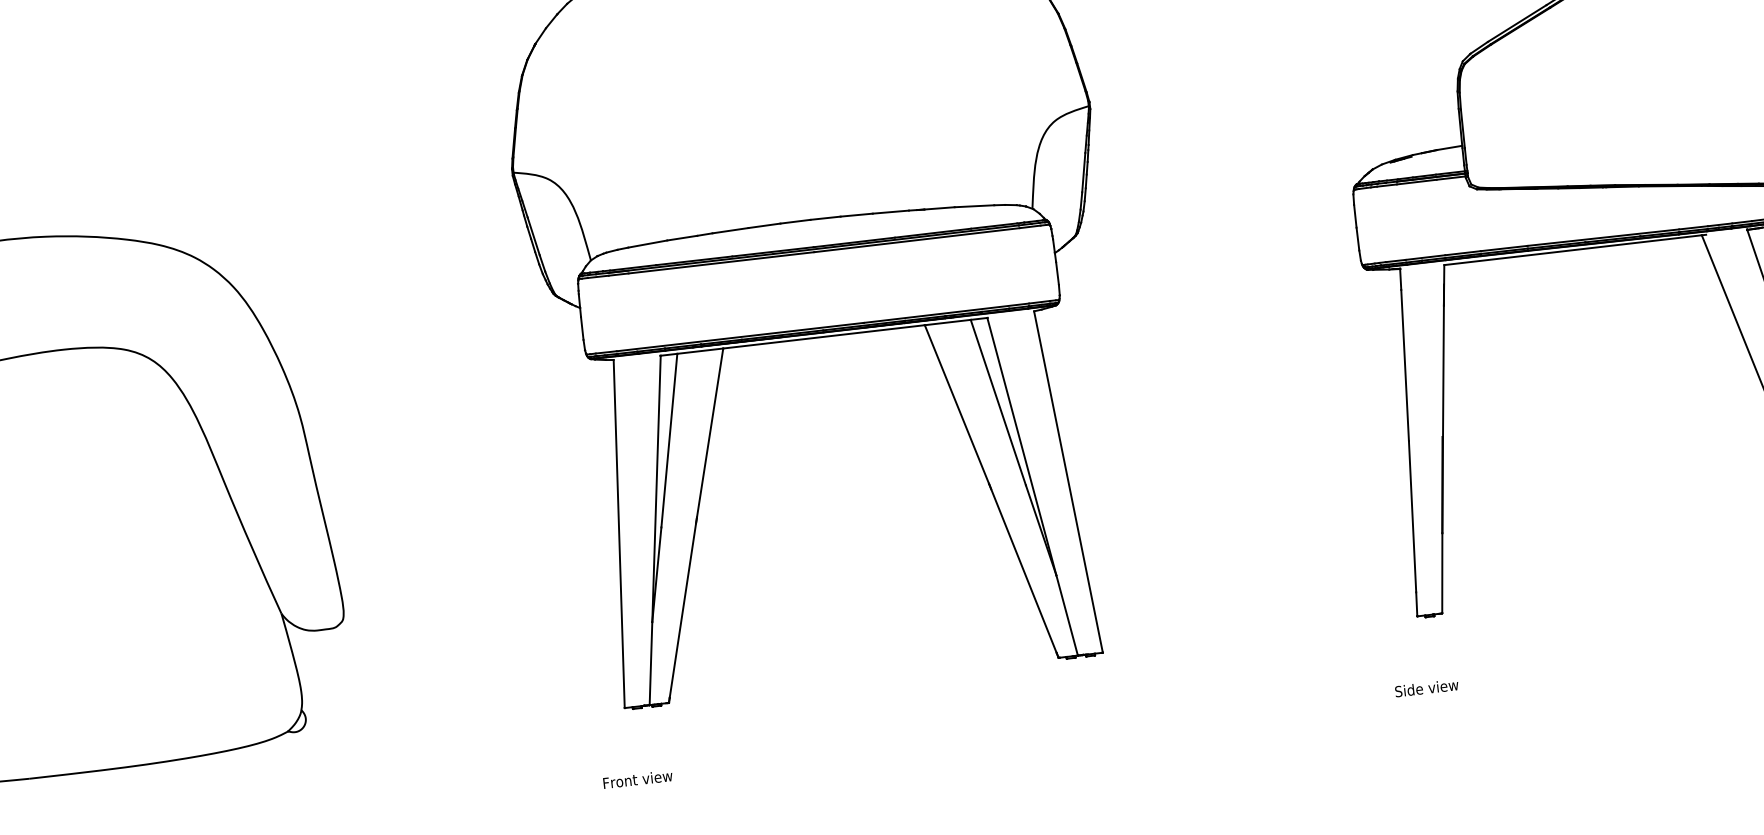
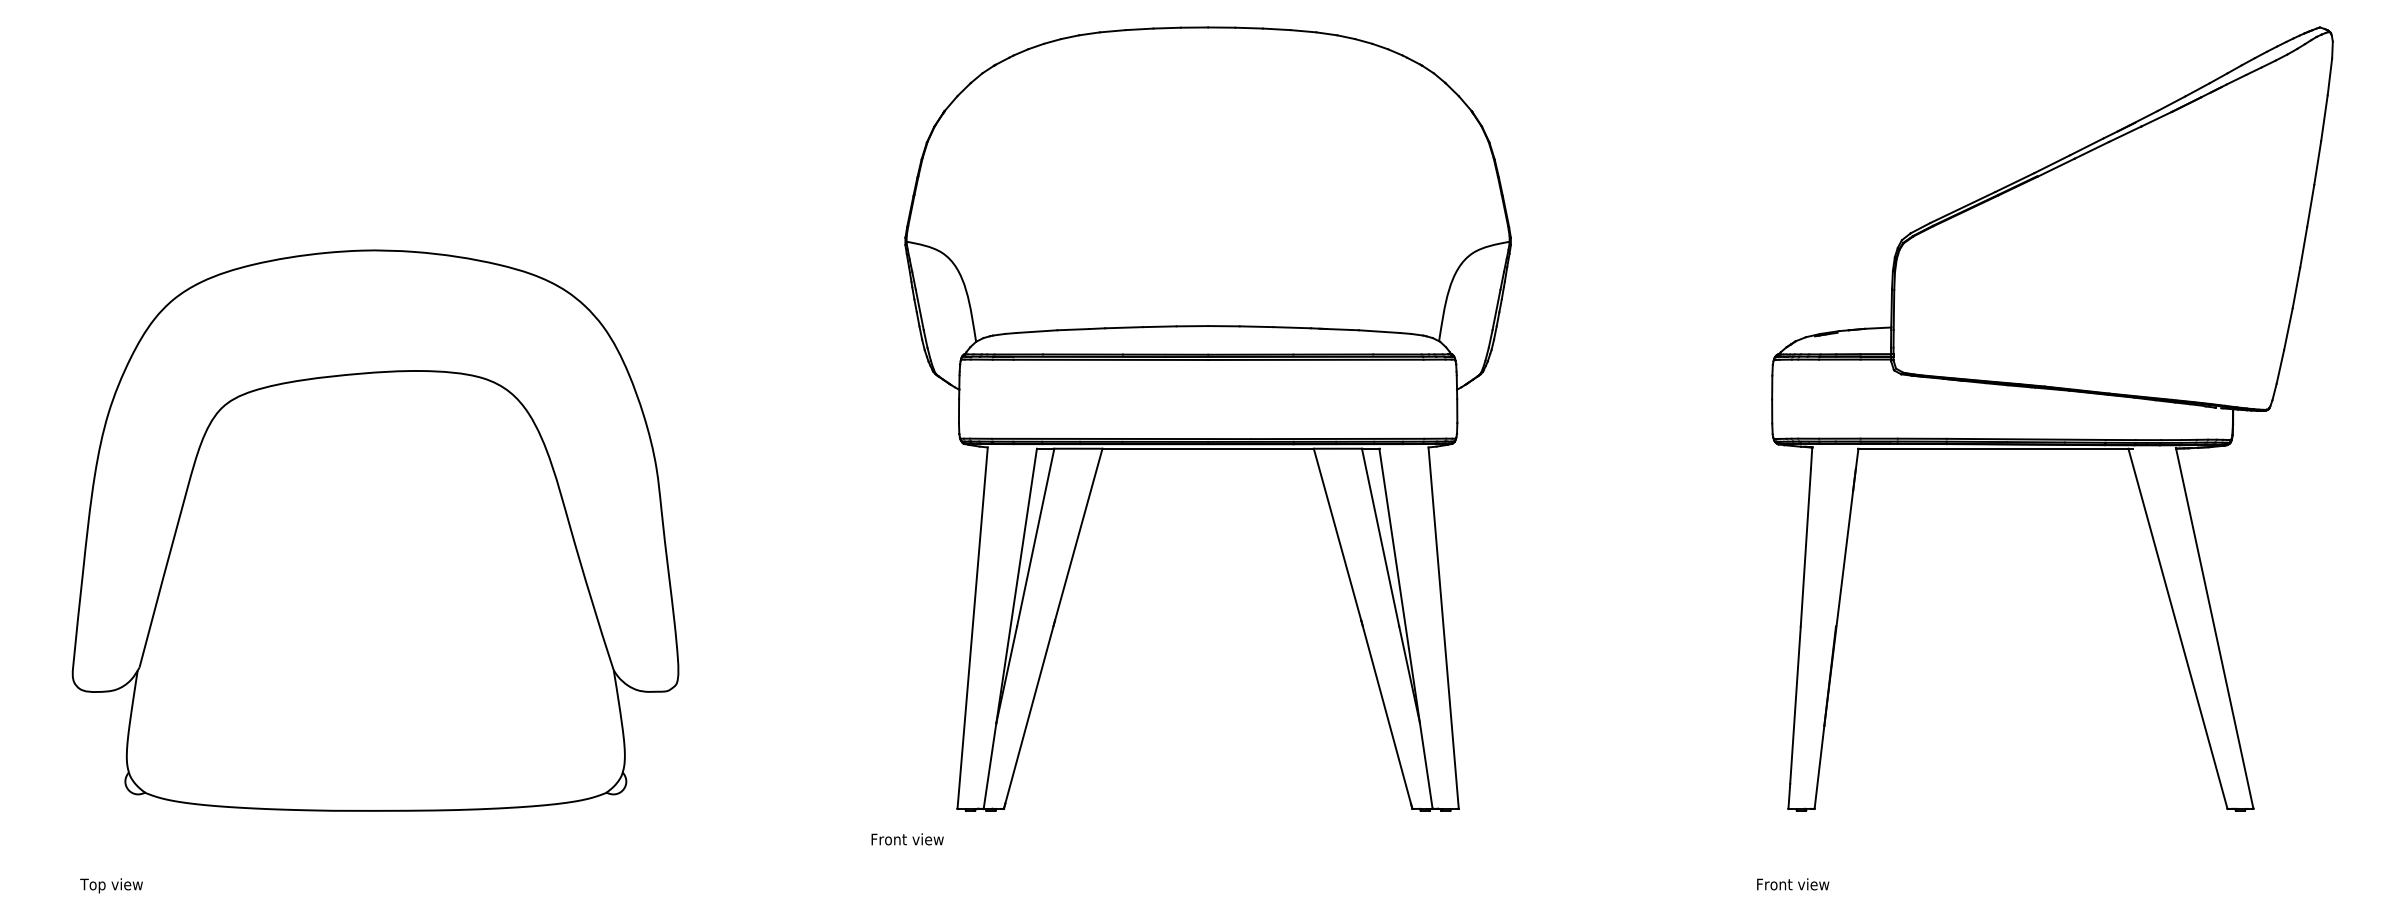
text: (1429, 688) -> (1792, 884), Side view -> Front view
text: (637, 779) -> (907, 839), moved

